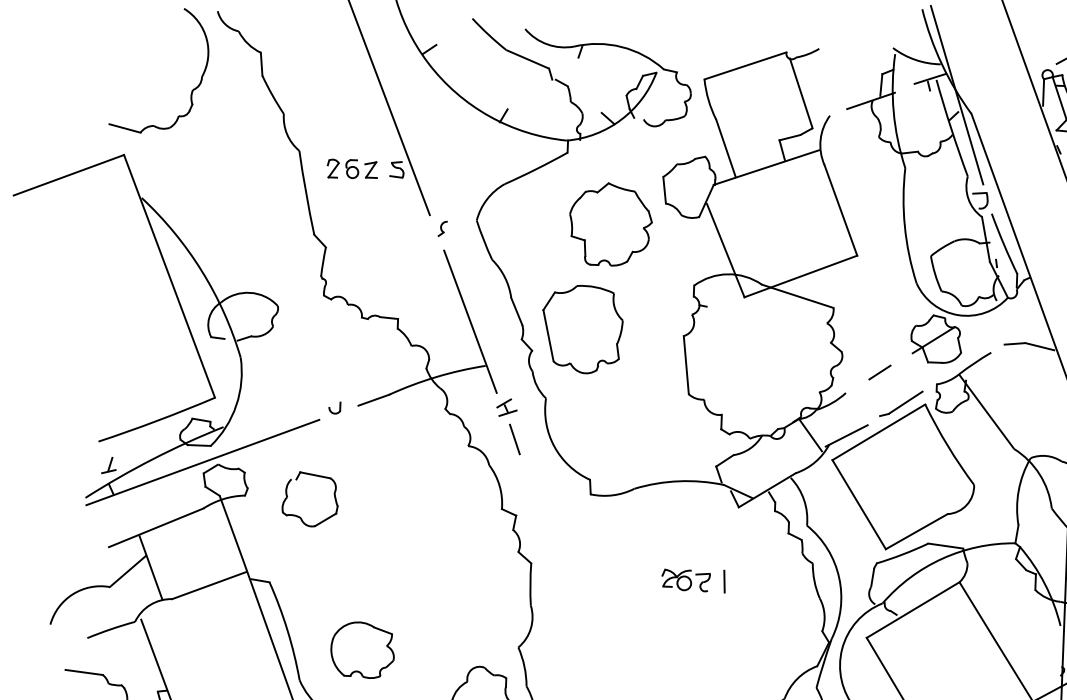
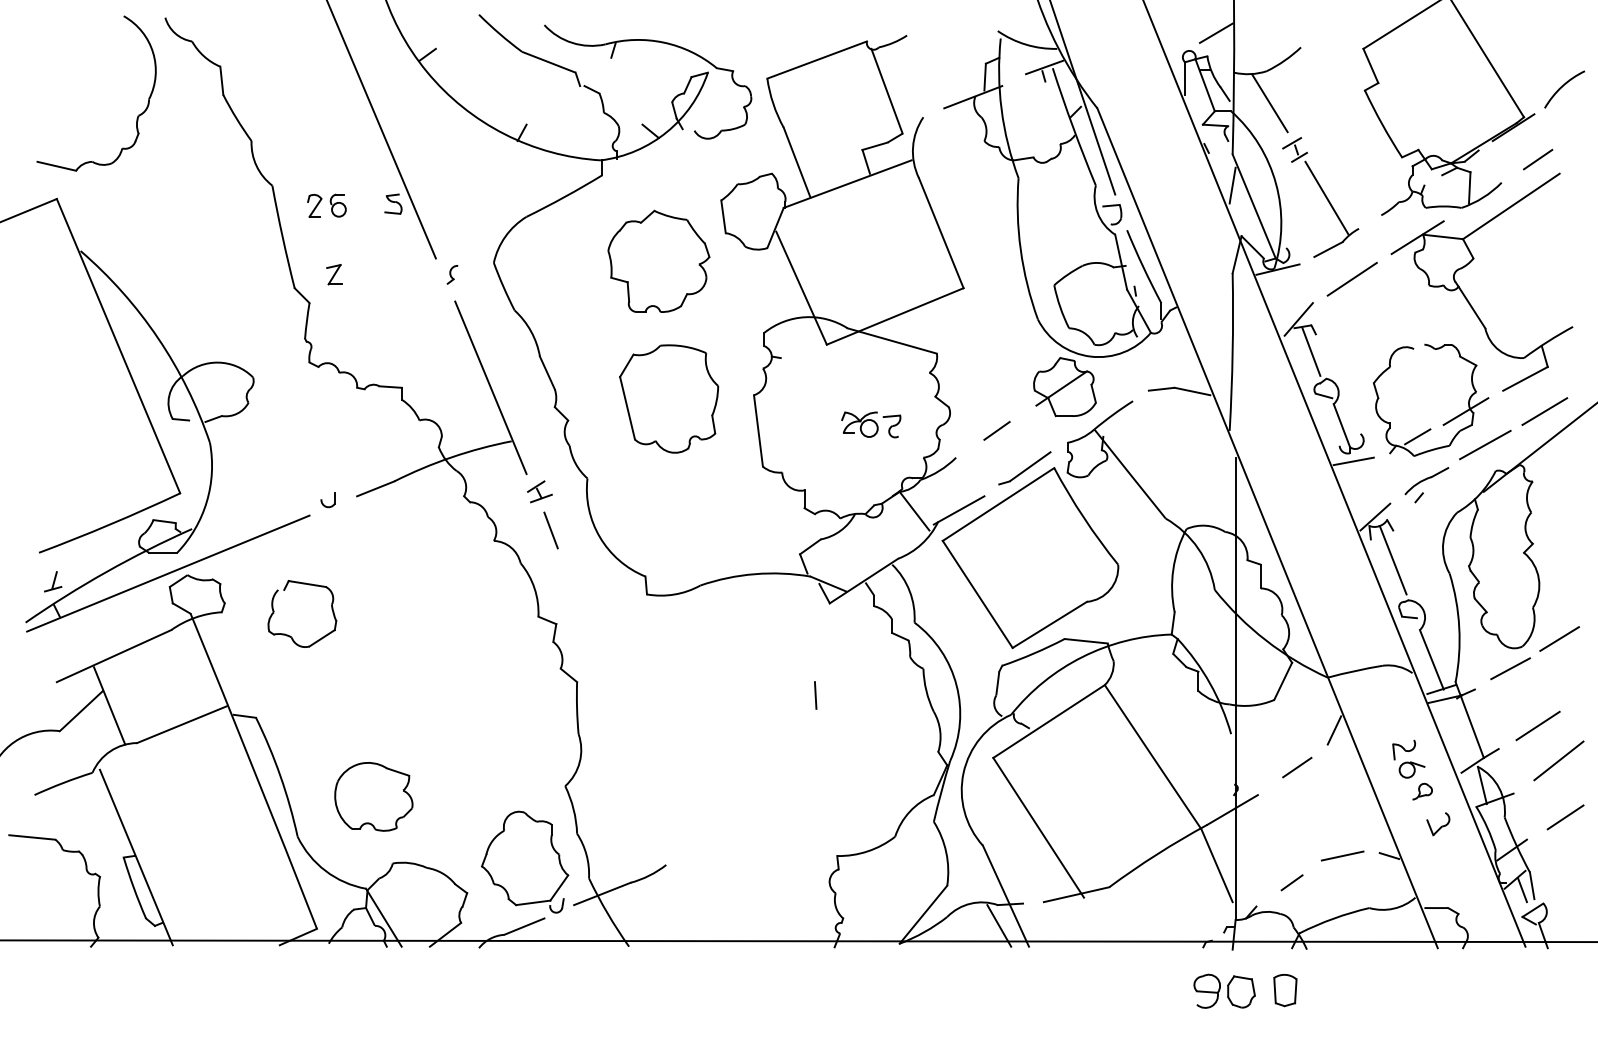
part: (371, 169) -> (334, 274), moved
part: (582, 329) -> (669, 398), moved
part: (686, 580) -> (871, 424), moved

